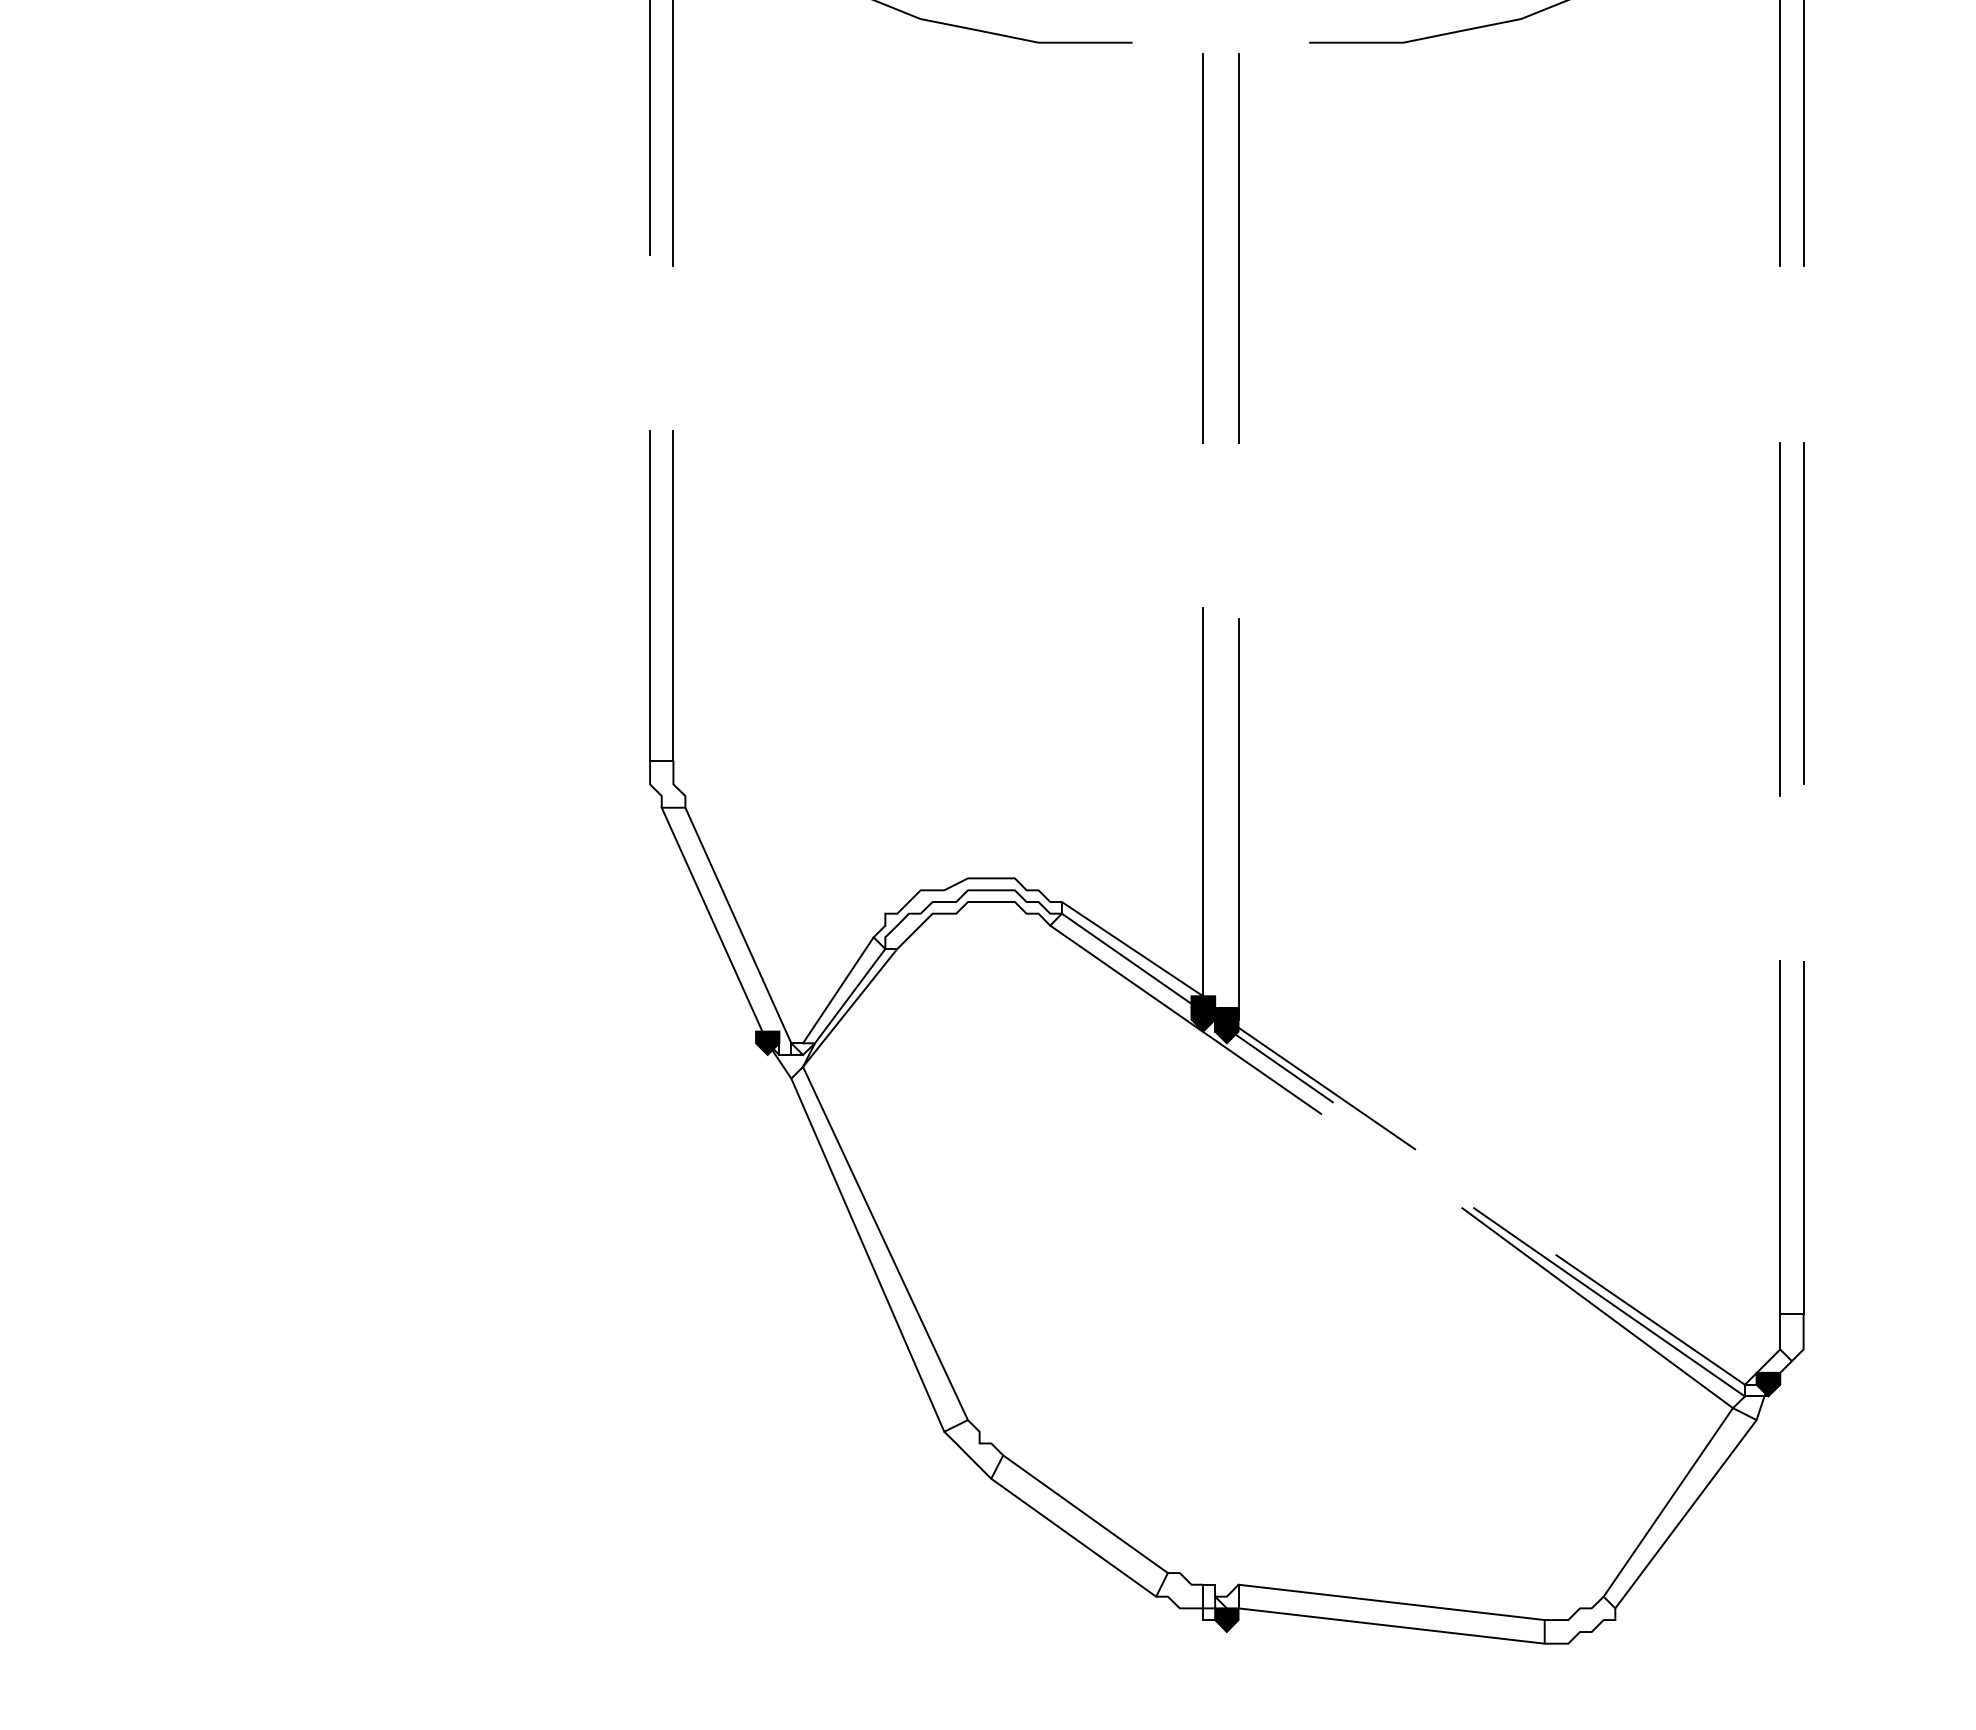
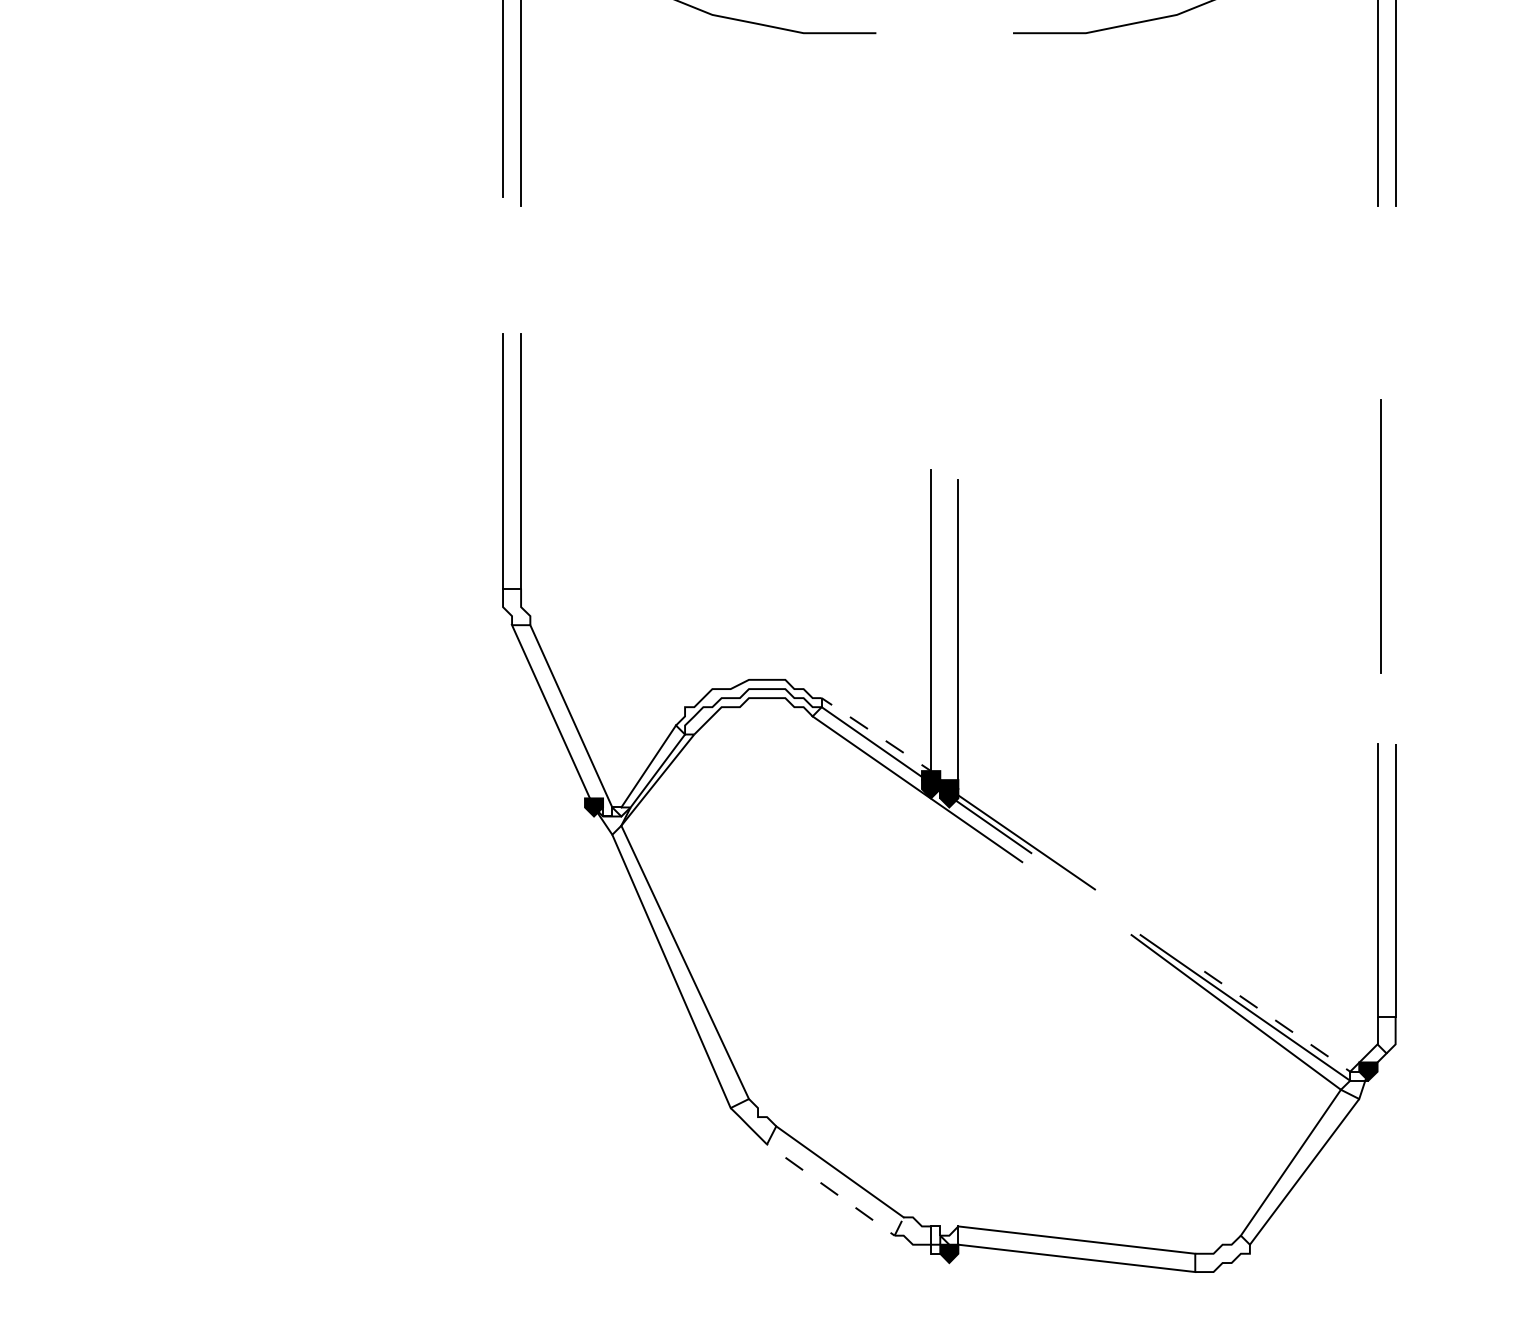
line: (1203, 248) -> (931, 192), removed
line: (1238, 248) -> (958, 192), removed
line: (1803, 613) -> (1395, 474), removed
line: (1779, 619) -> (1380, 536), moved
line: (1127, 945) -> (872, 731), solid -> dashed
line: (1651, 1320) -> (1277, 1021), solid -> dashed
line: (1074, 1538) -> (831, 1190), solid -> dashed

